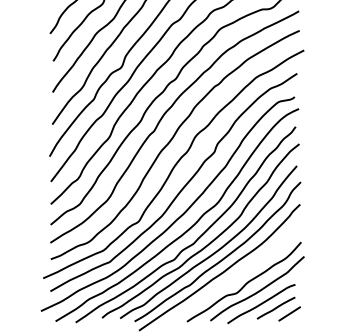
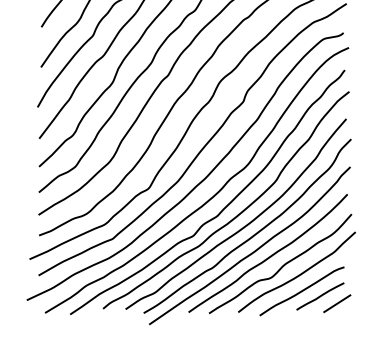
curve: (236, 274) -> (270, 254), added

